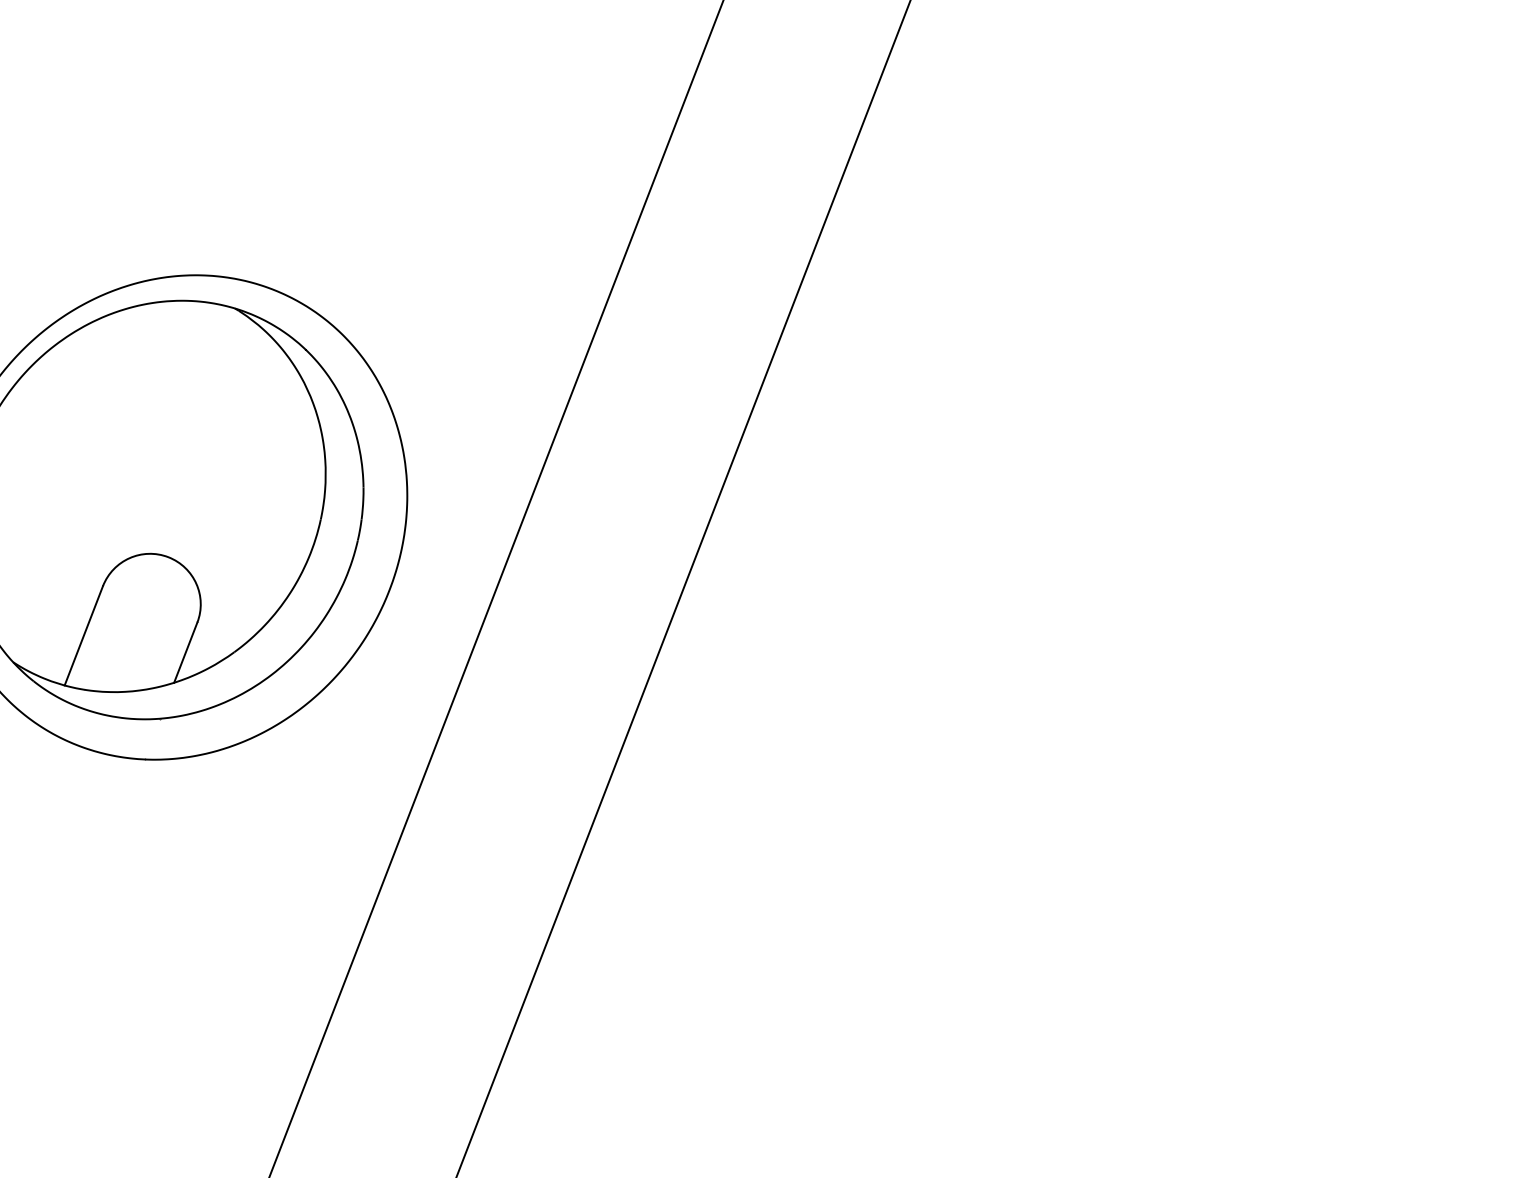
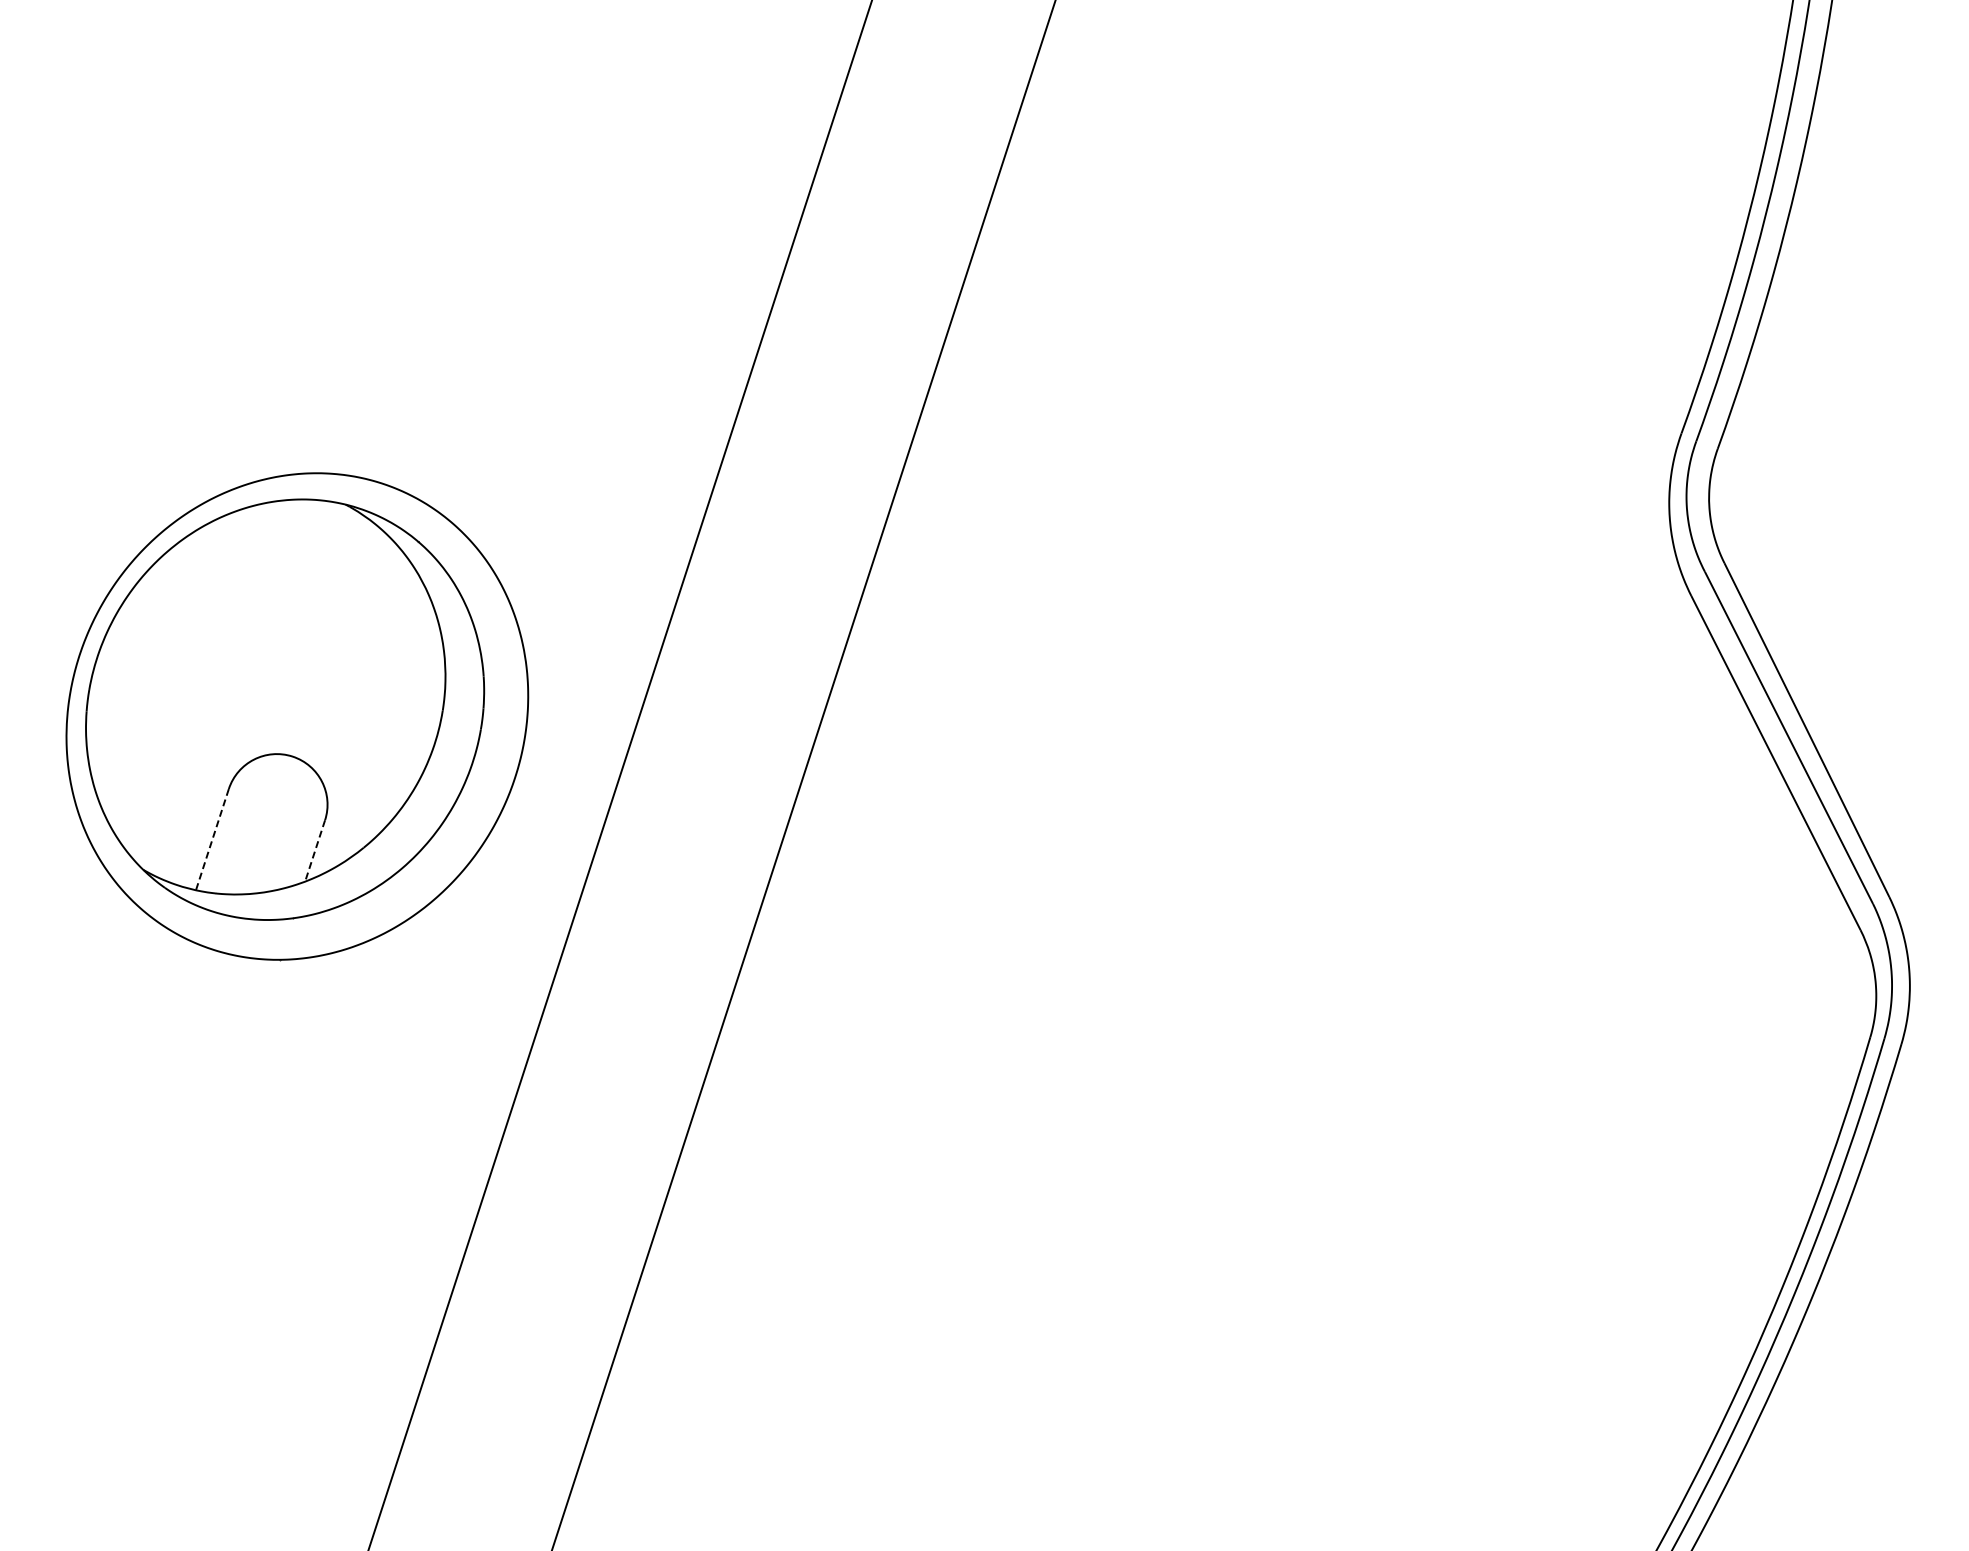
line: (83, 636) -> (212, 840), solid -> dashed
line: (185, 653) -> (314, 851), solid -> dashed

